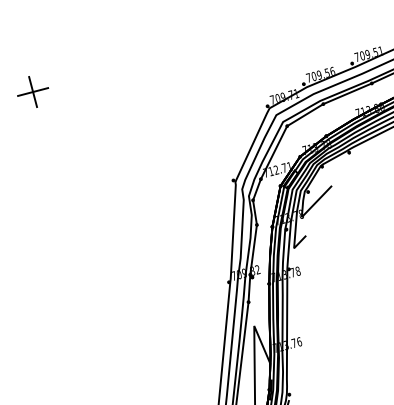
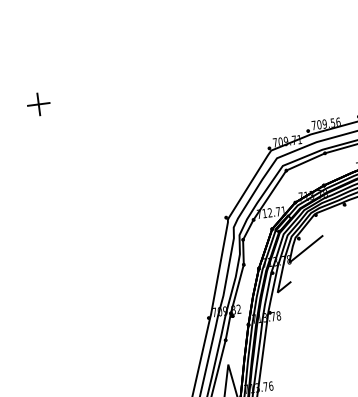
part: (33, 91) -> (39, 103), size x0.7

